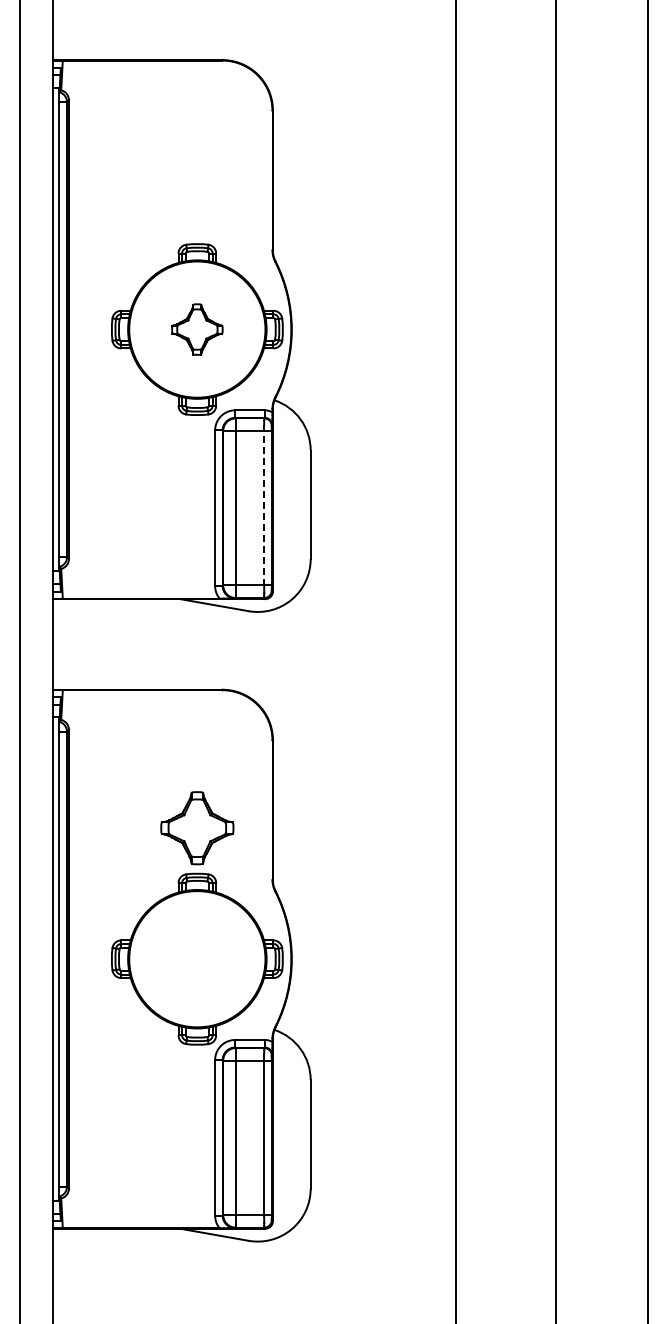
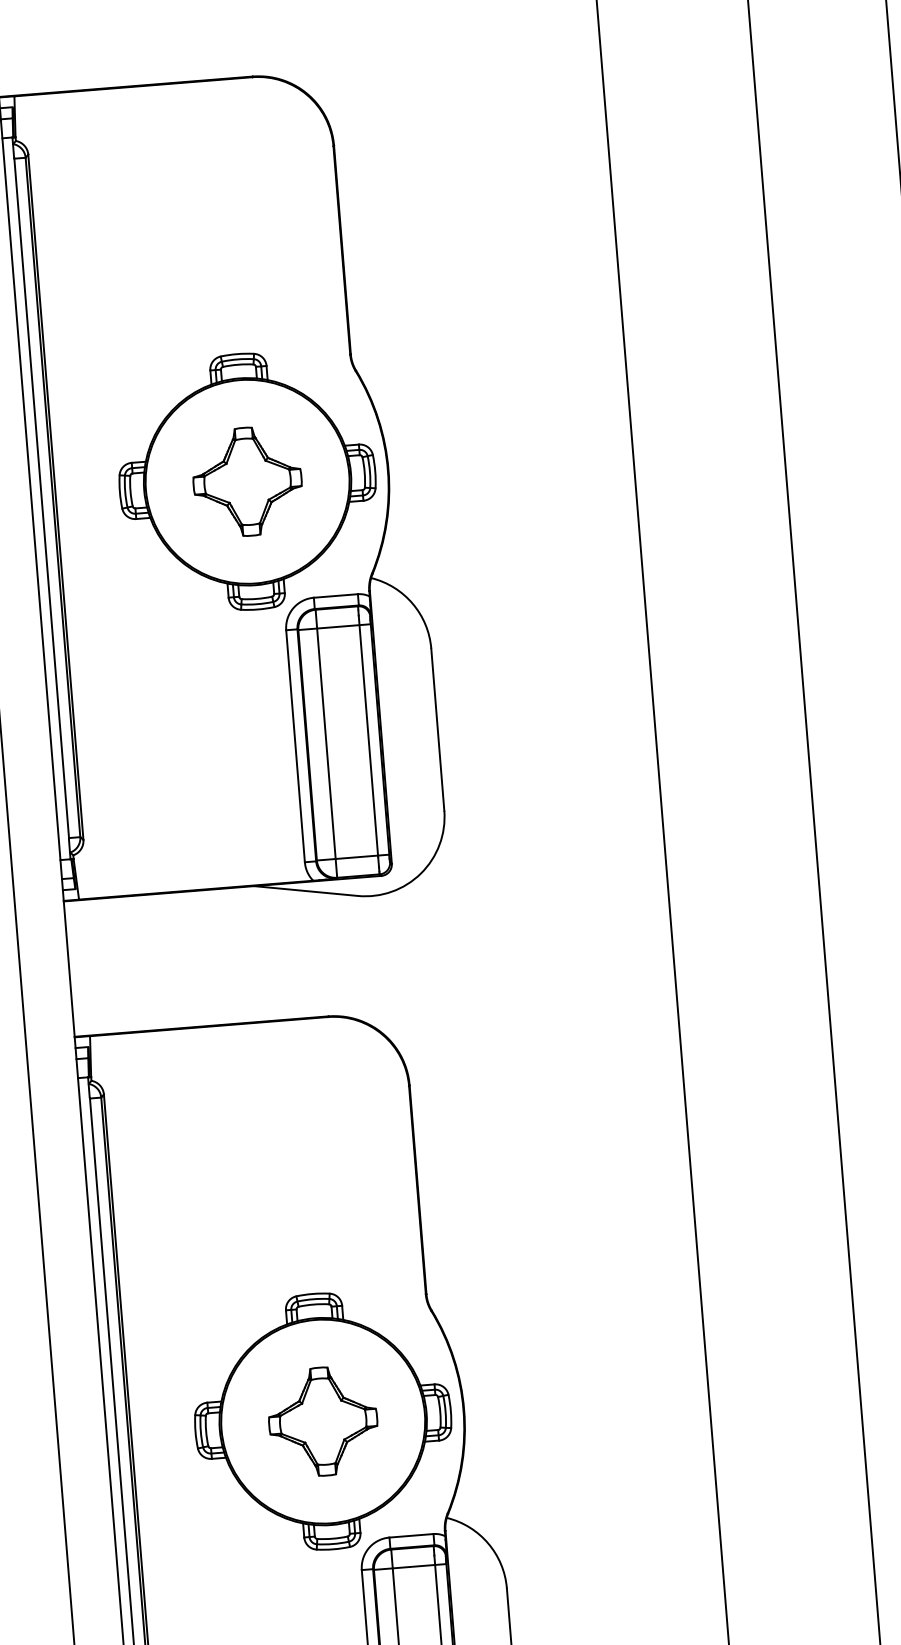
part: (197, 329) -> (247, 481), size x1.43
line: (264, 505) -> (368, 736), dashed -> solid
part: (197, 828) -> (323, 1422), moved

